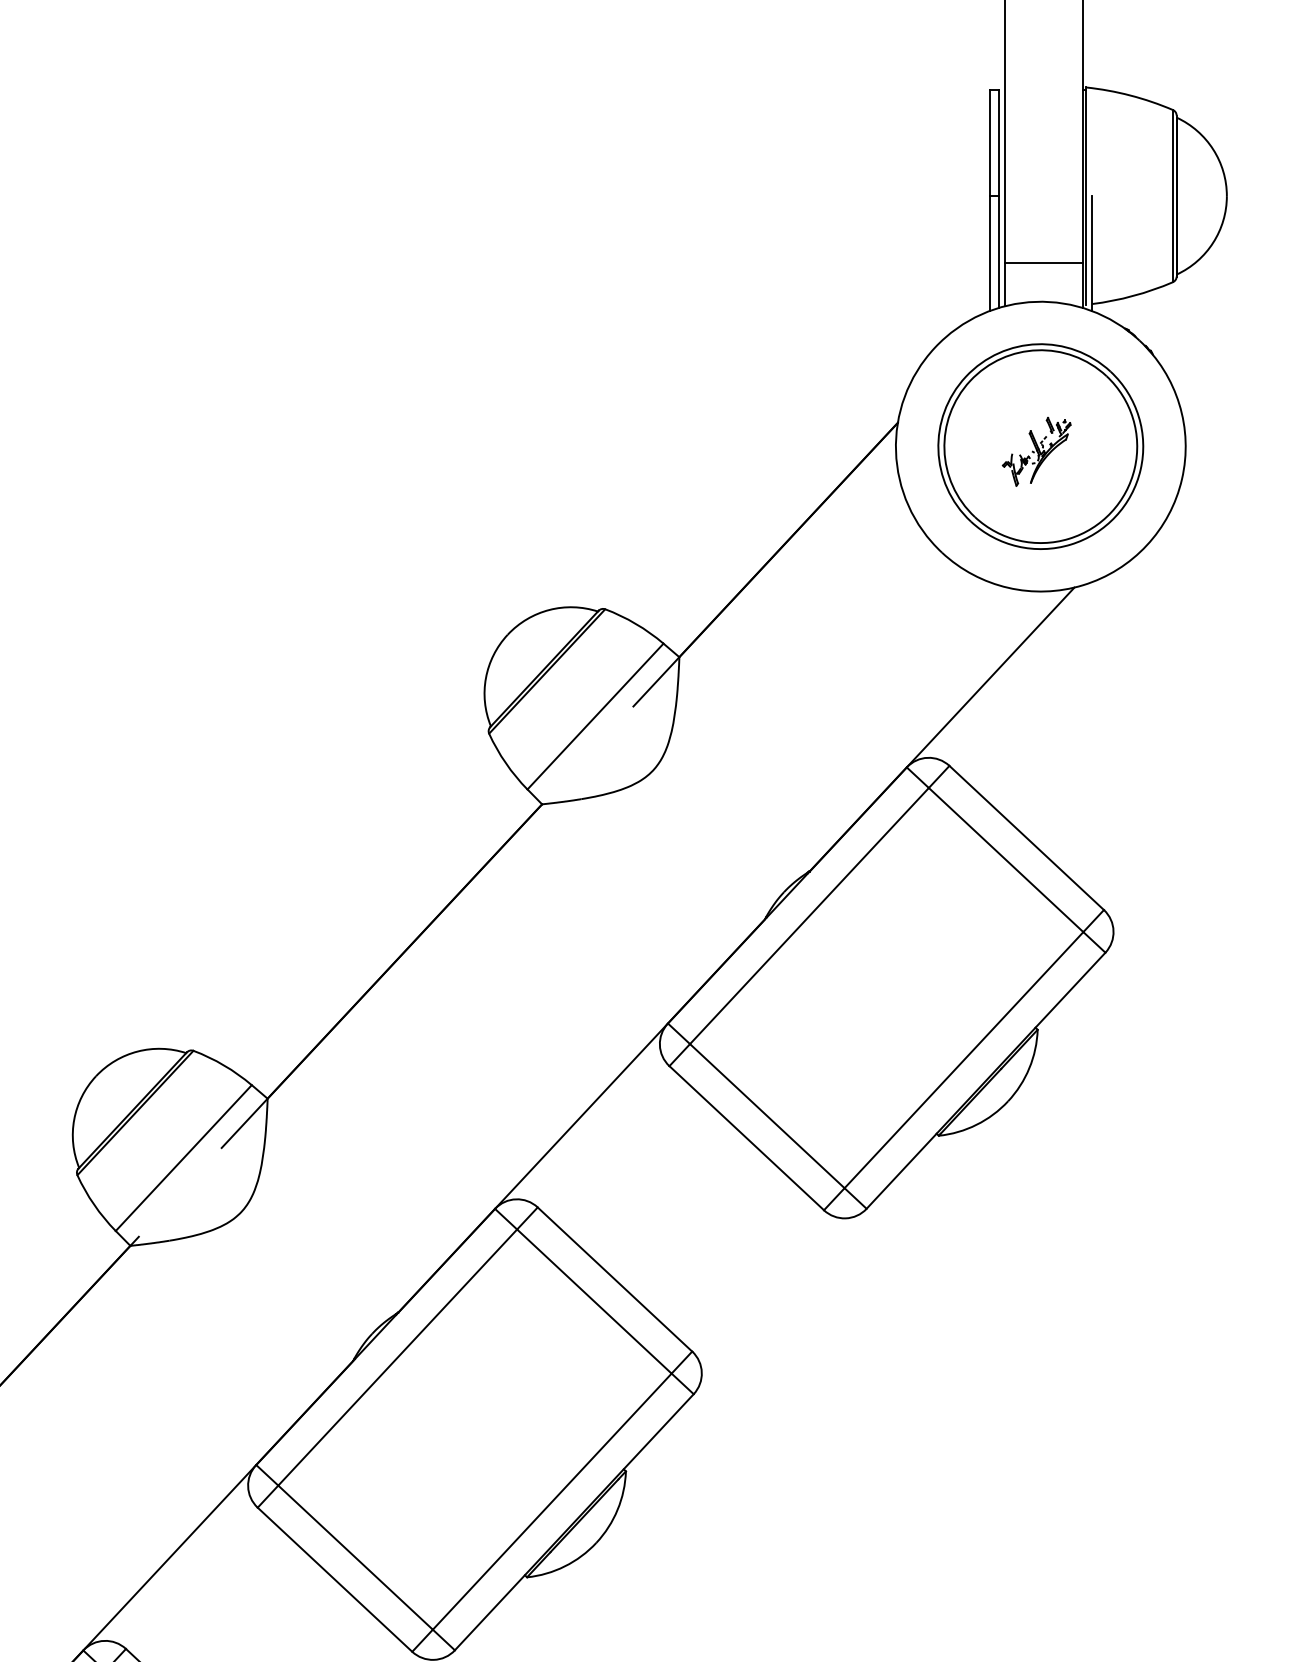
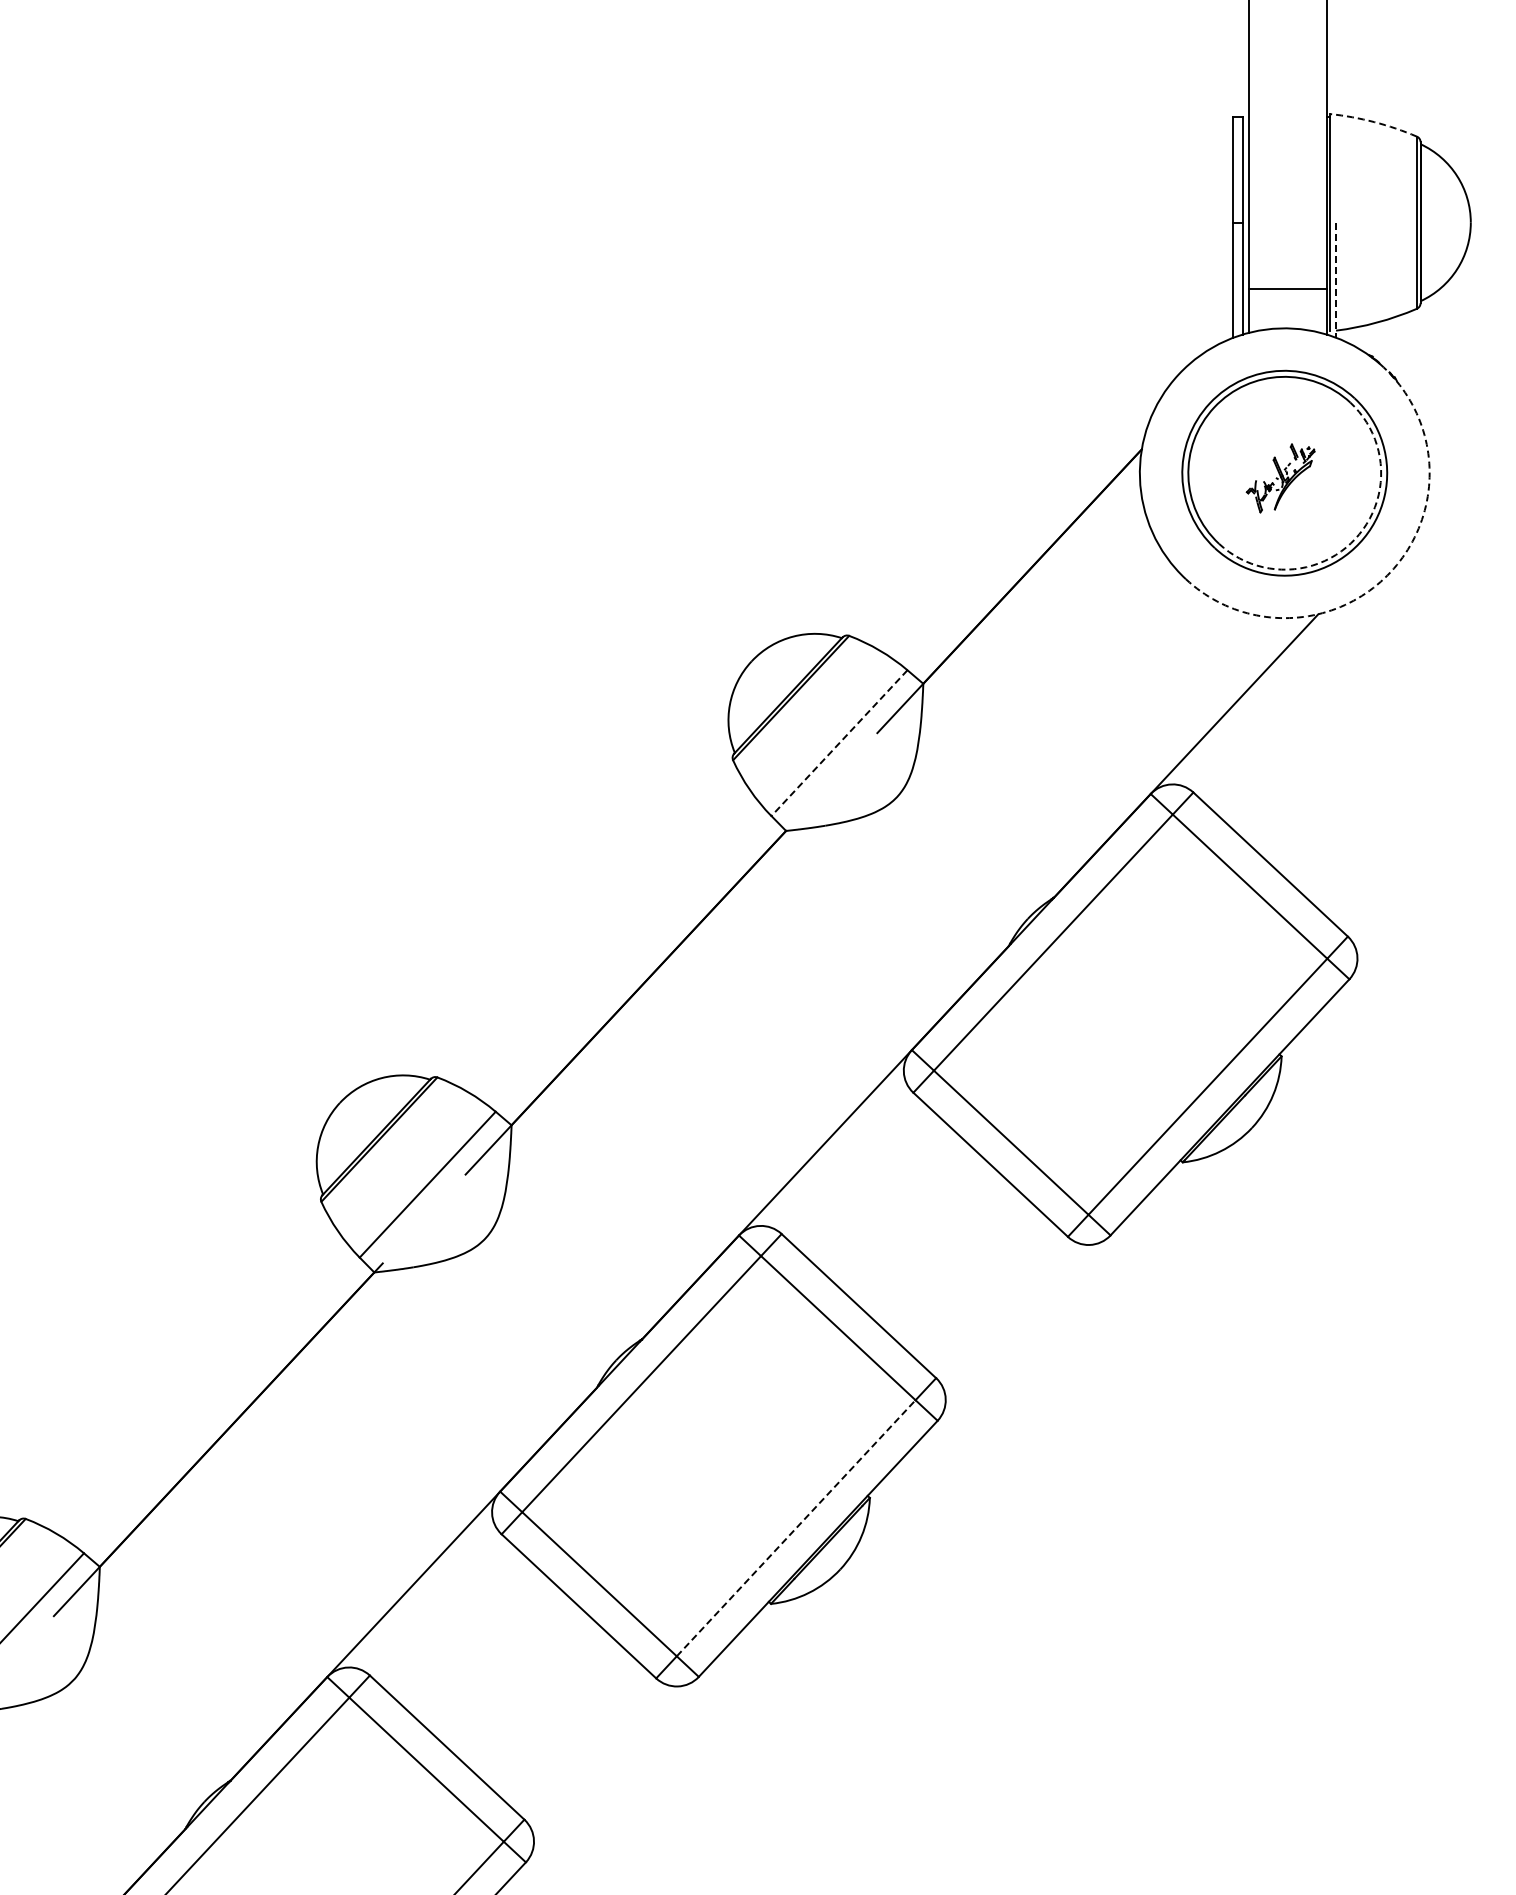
arc: (1130, 95) -> (1374, 122), solid -> dashed
line: (1092, 253) -> (1336, 280), solid -> dashed
arc: (1111, 512) -> (1355, 539), solid -> dashed
arc: (1146, 545) -> (1390, 572), solid -> dashed
line: (595, 716) -> (839, 743), solid -> dashed
line: (552, 1500) -> (796, 1527), solid -> dashed

